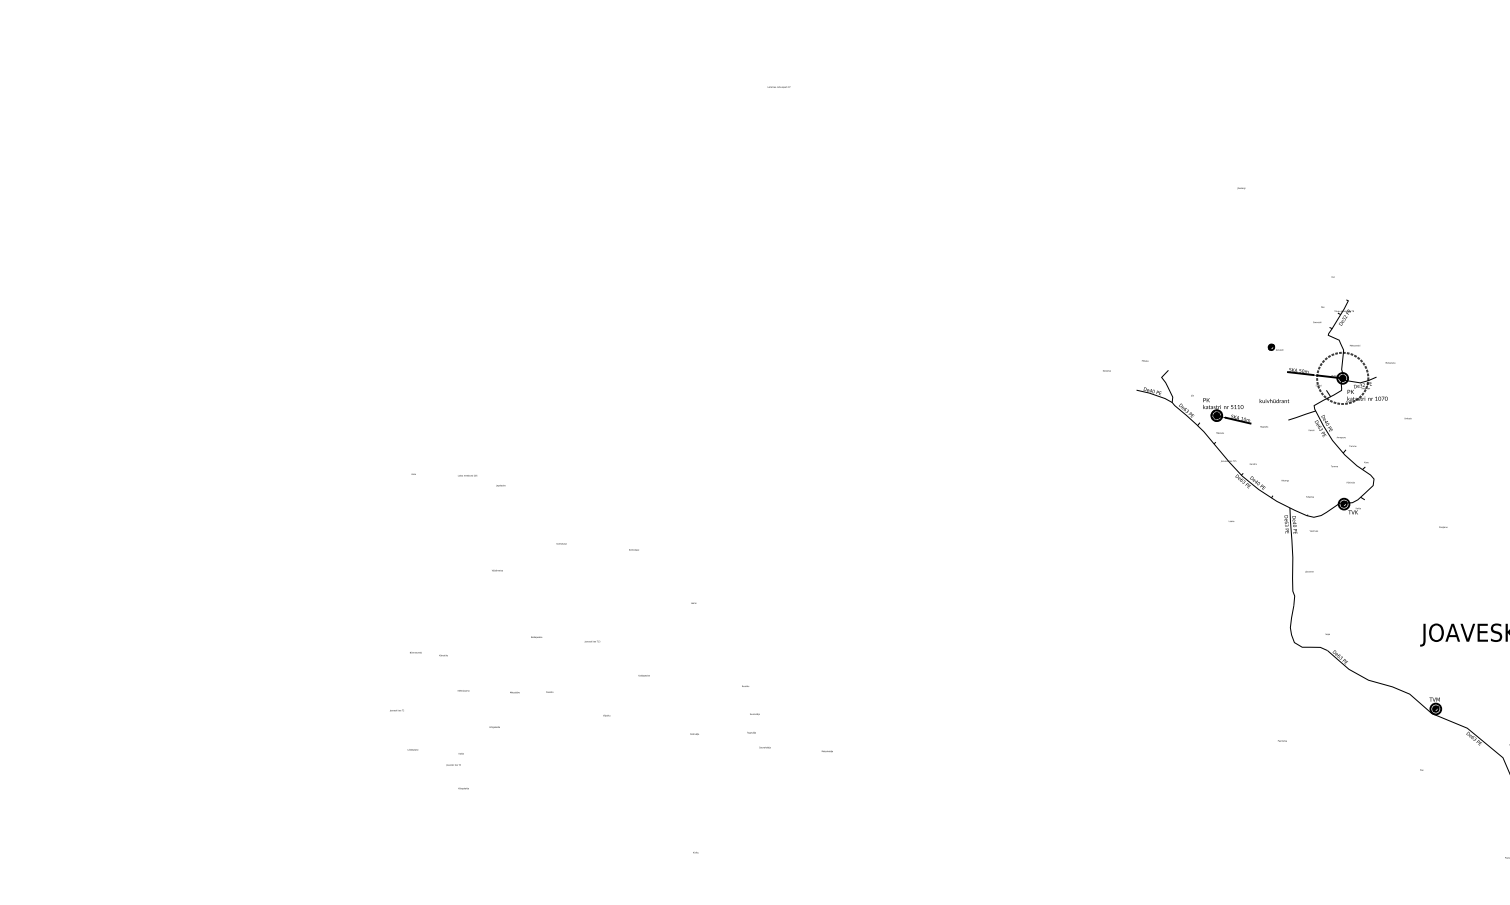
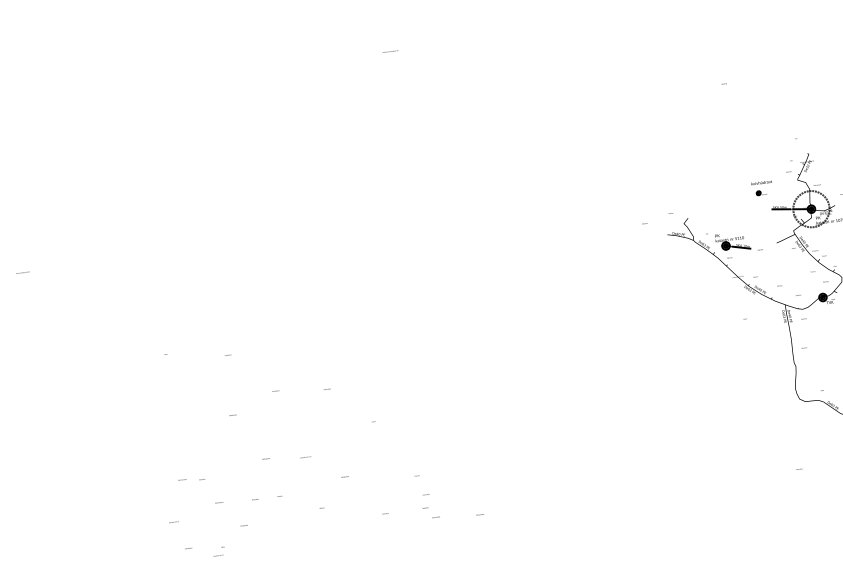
text: (1273, 400) -> (761, 182), moved
text: (467, 475) -> (22, 272), moved

